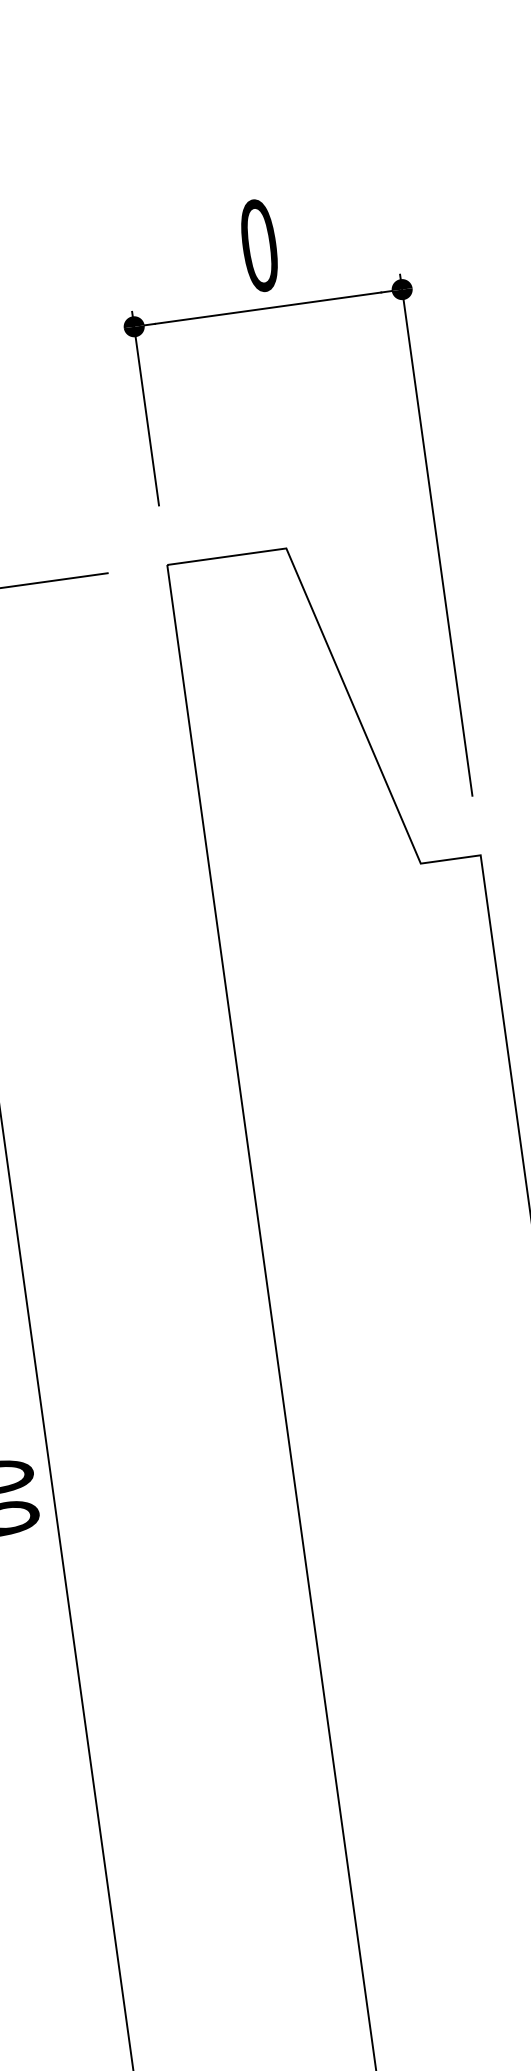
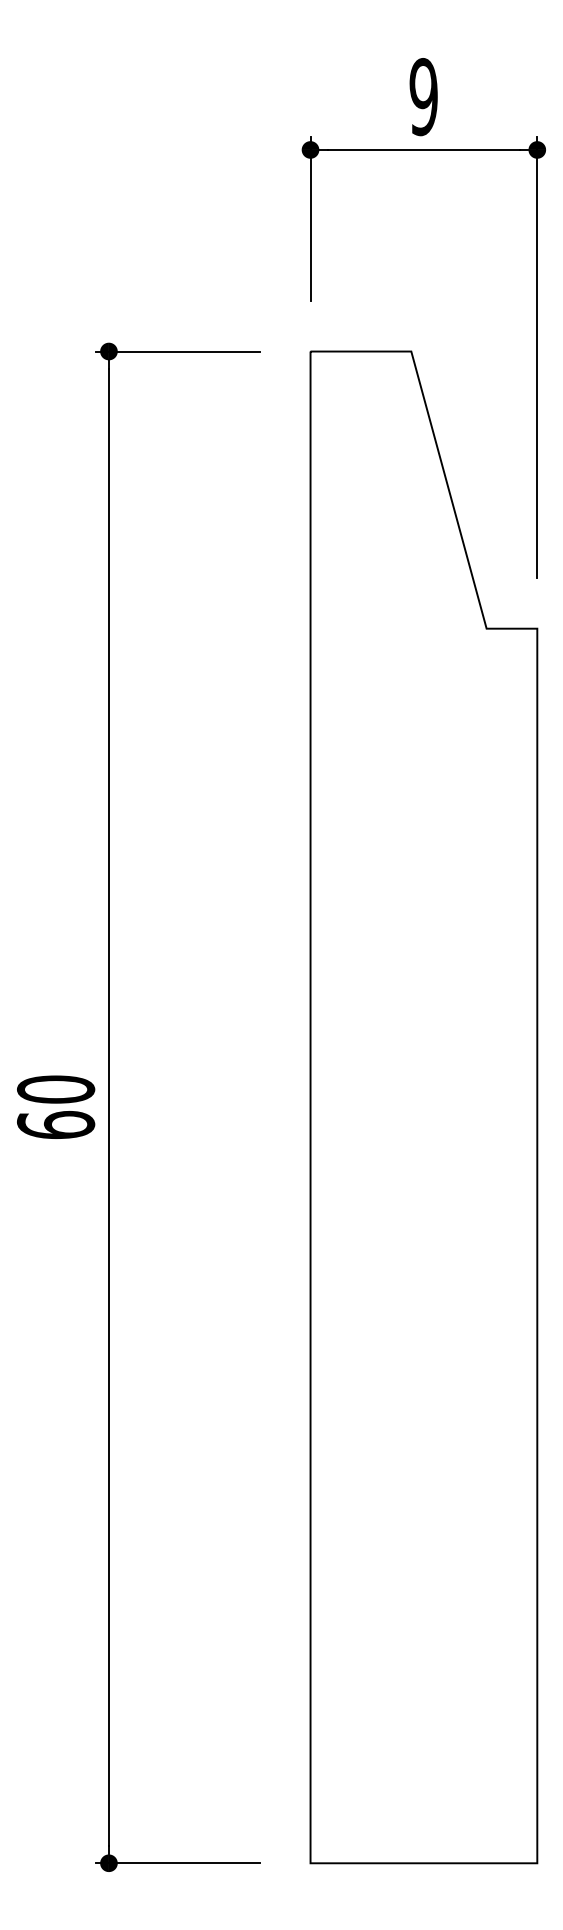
text: (259, 246) -> (423, 97), 0 -> 9

